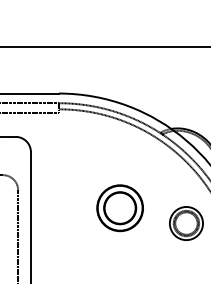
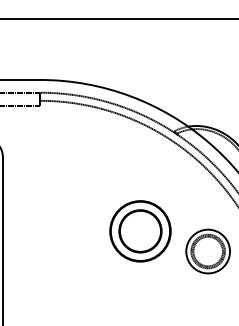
part: (119, 208) -> (139, 231), moved

